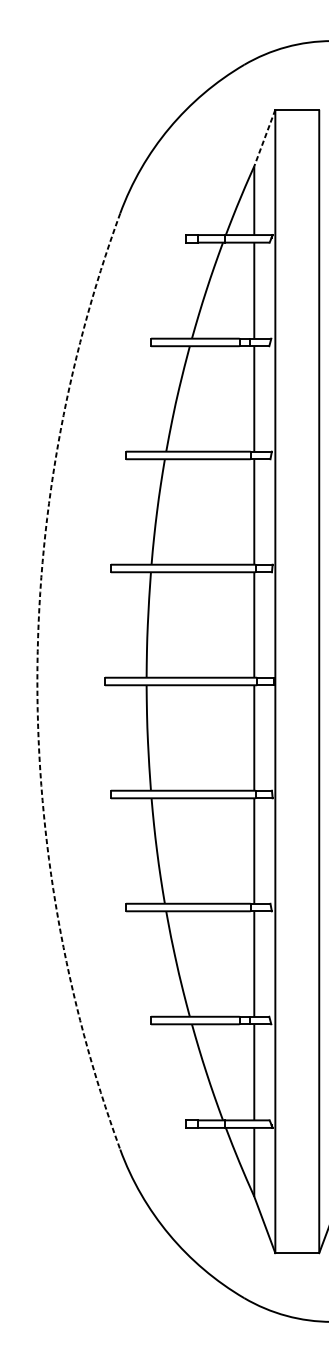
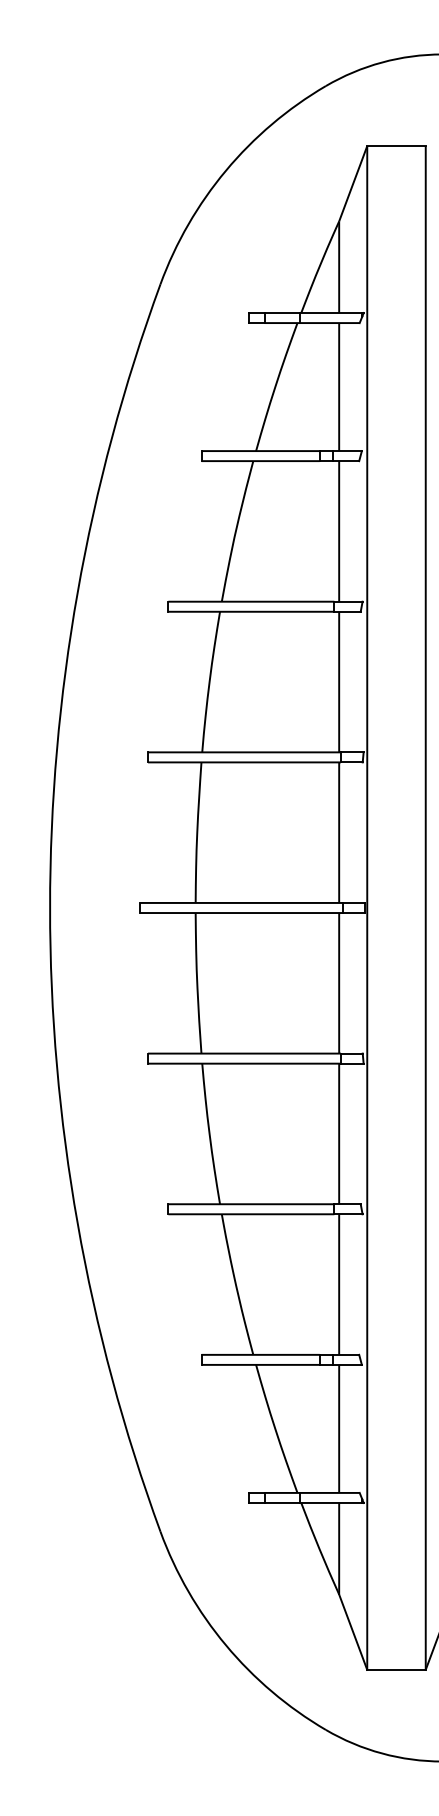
line: (265, 137) -> (353, 183), dashed -> solid
arc: (37, 681) -> (50, 908), dashed -> solid

